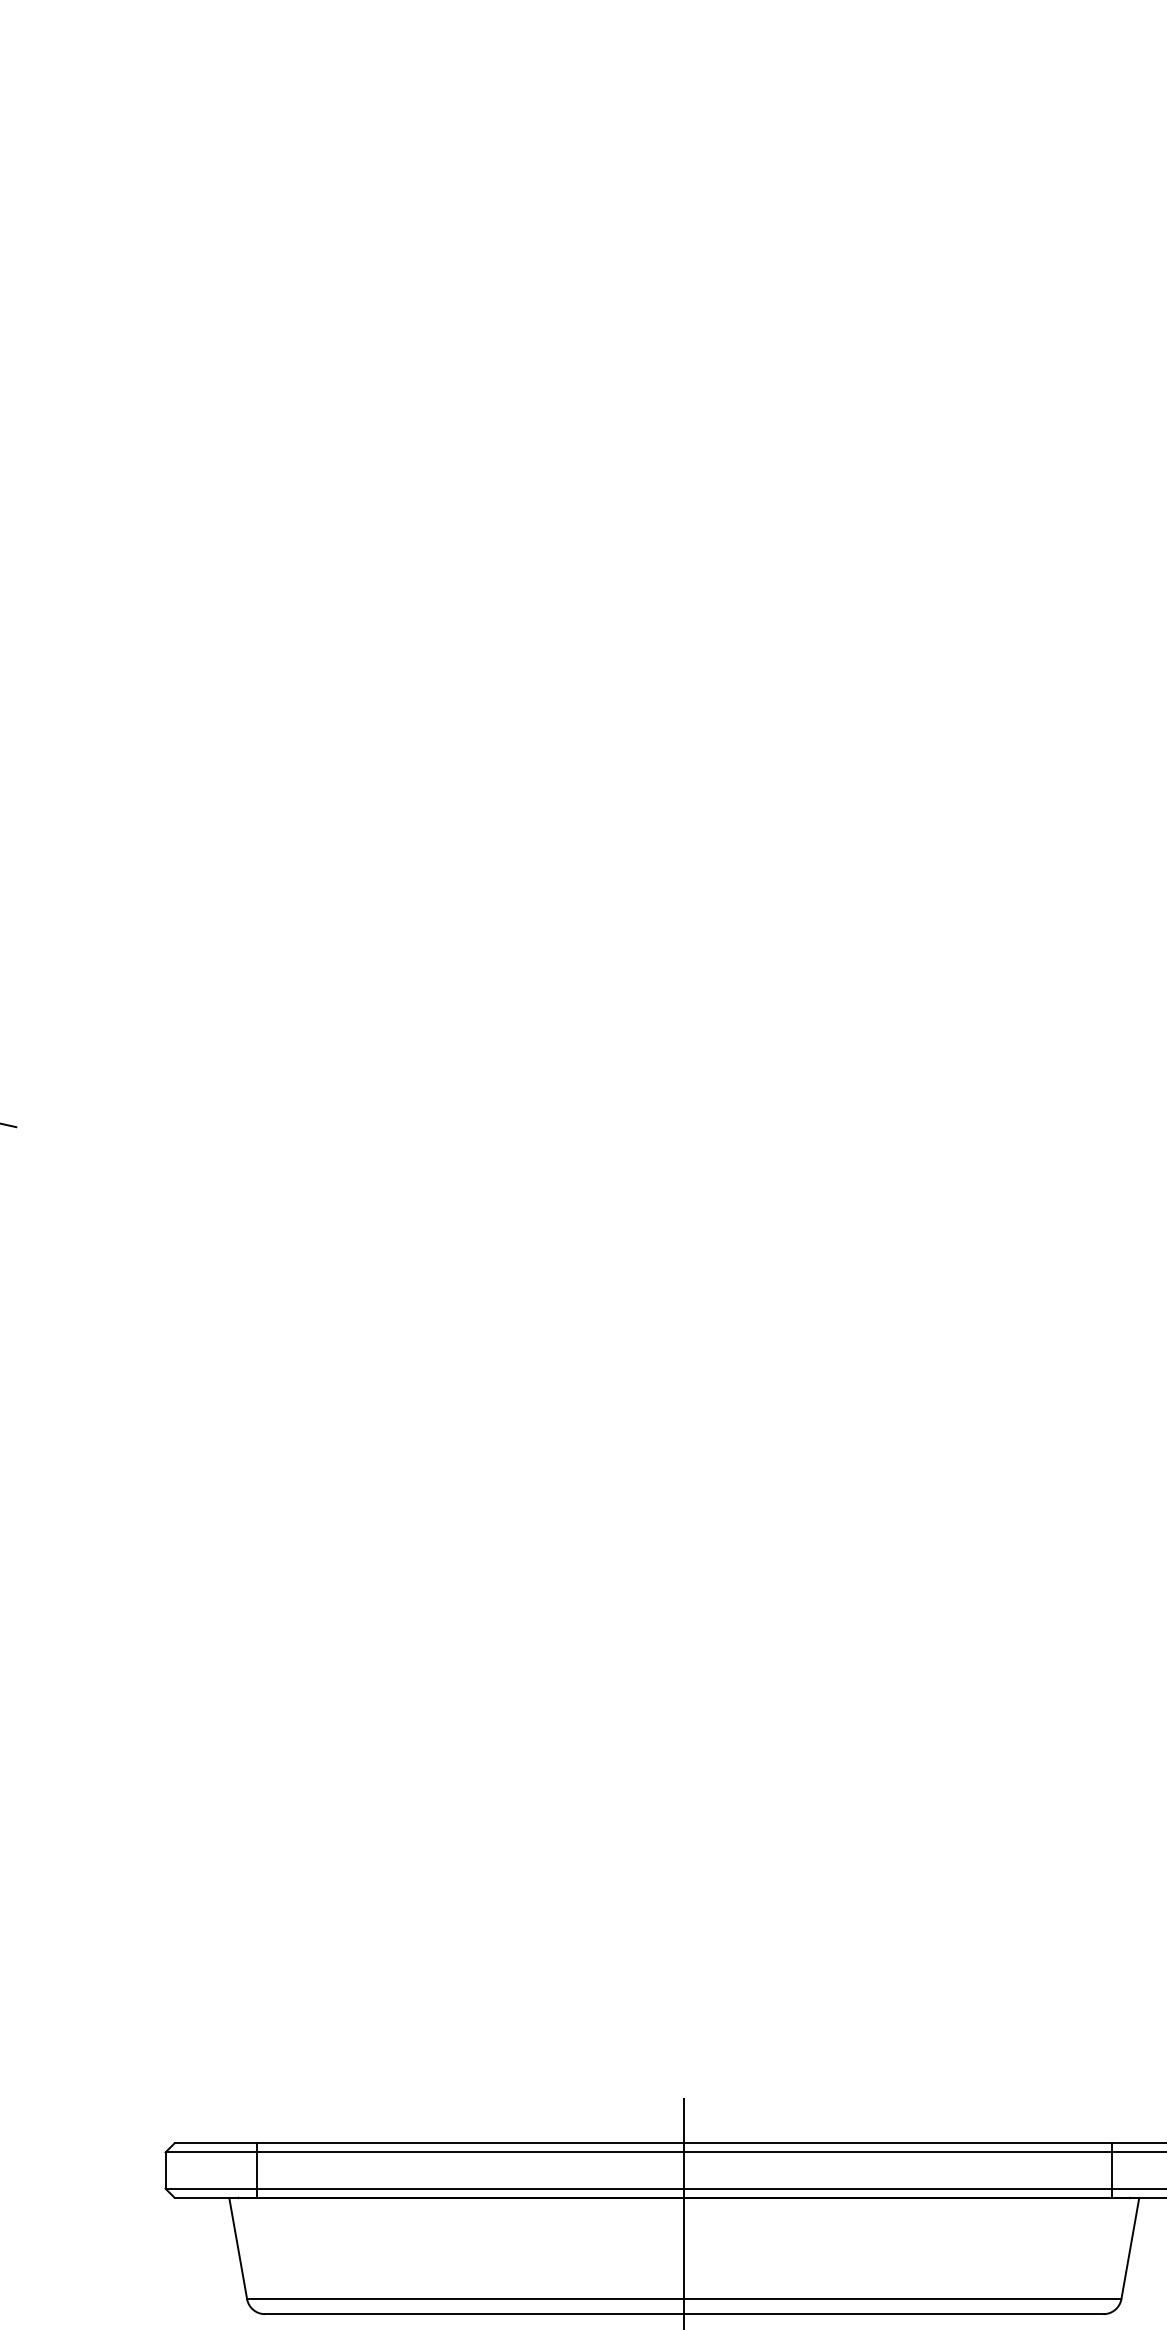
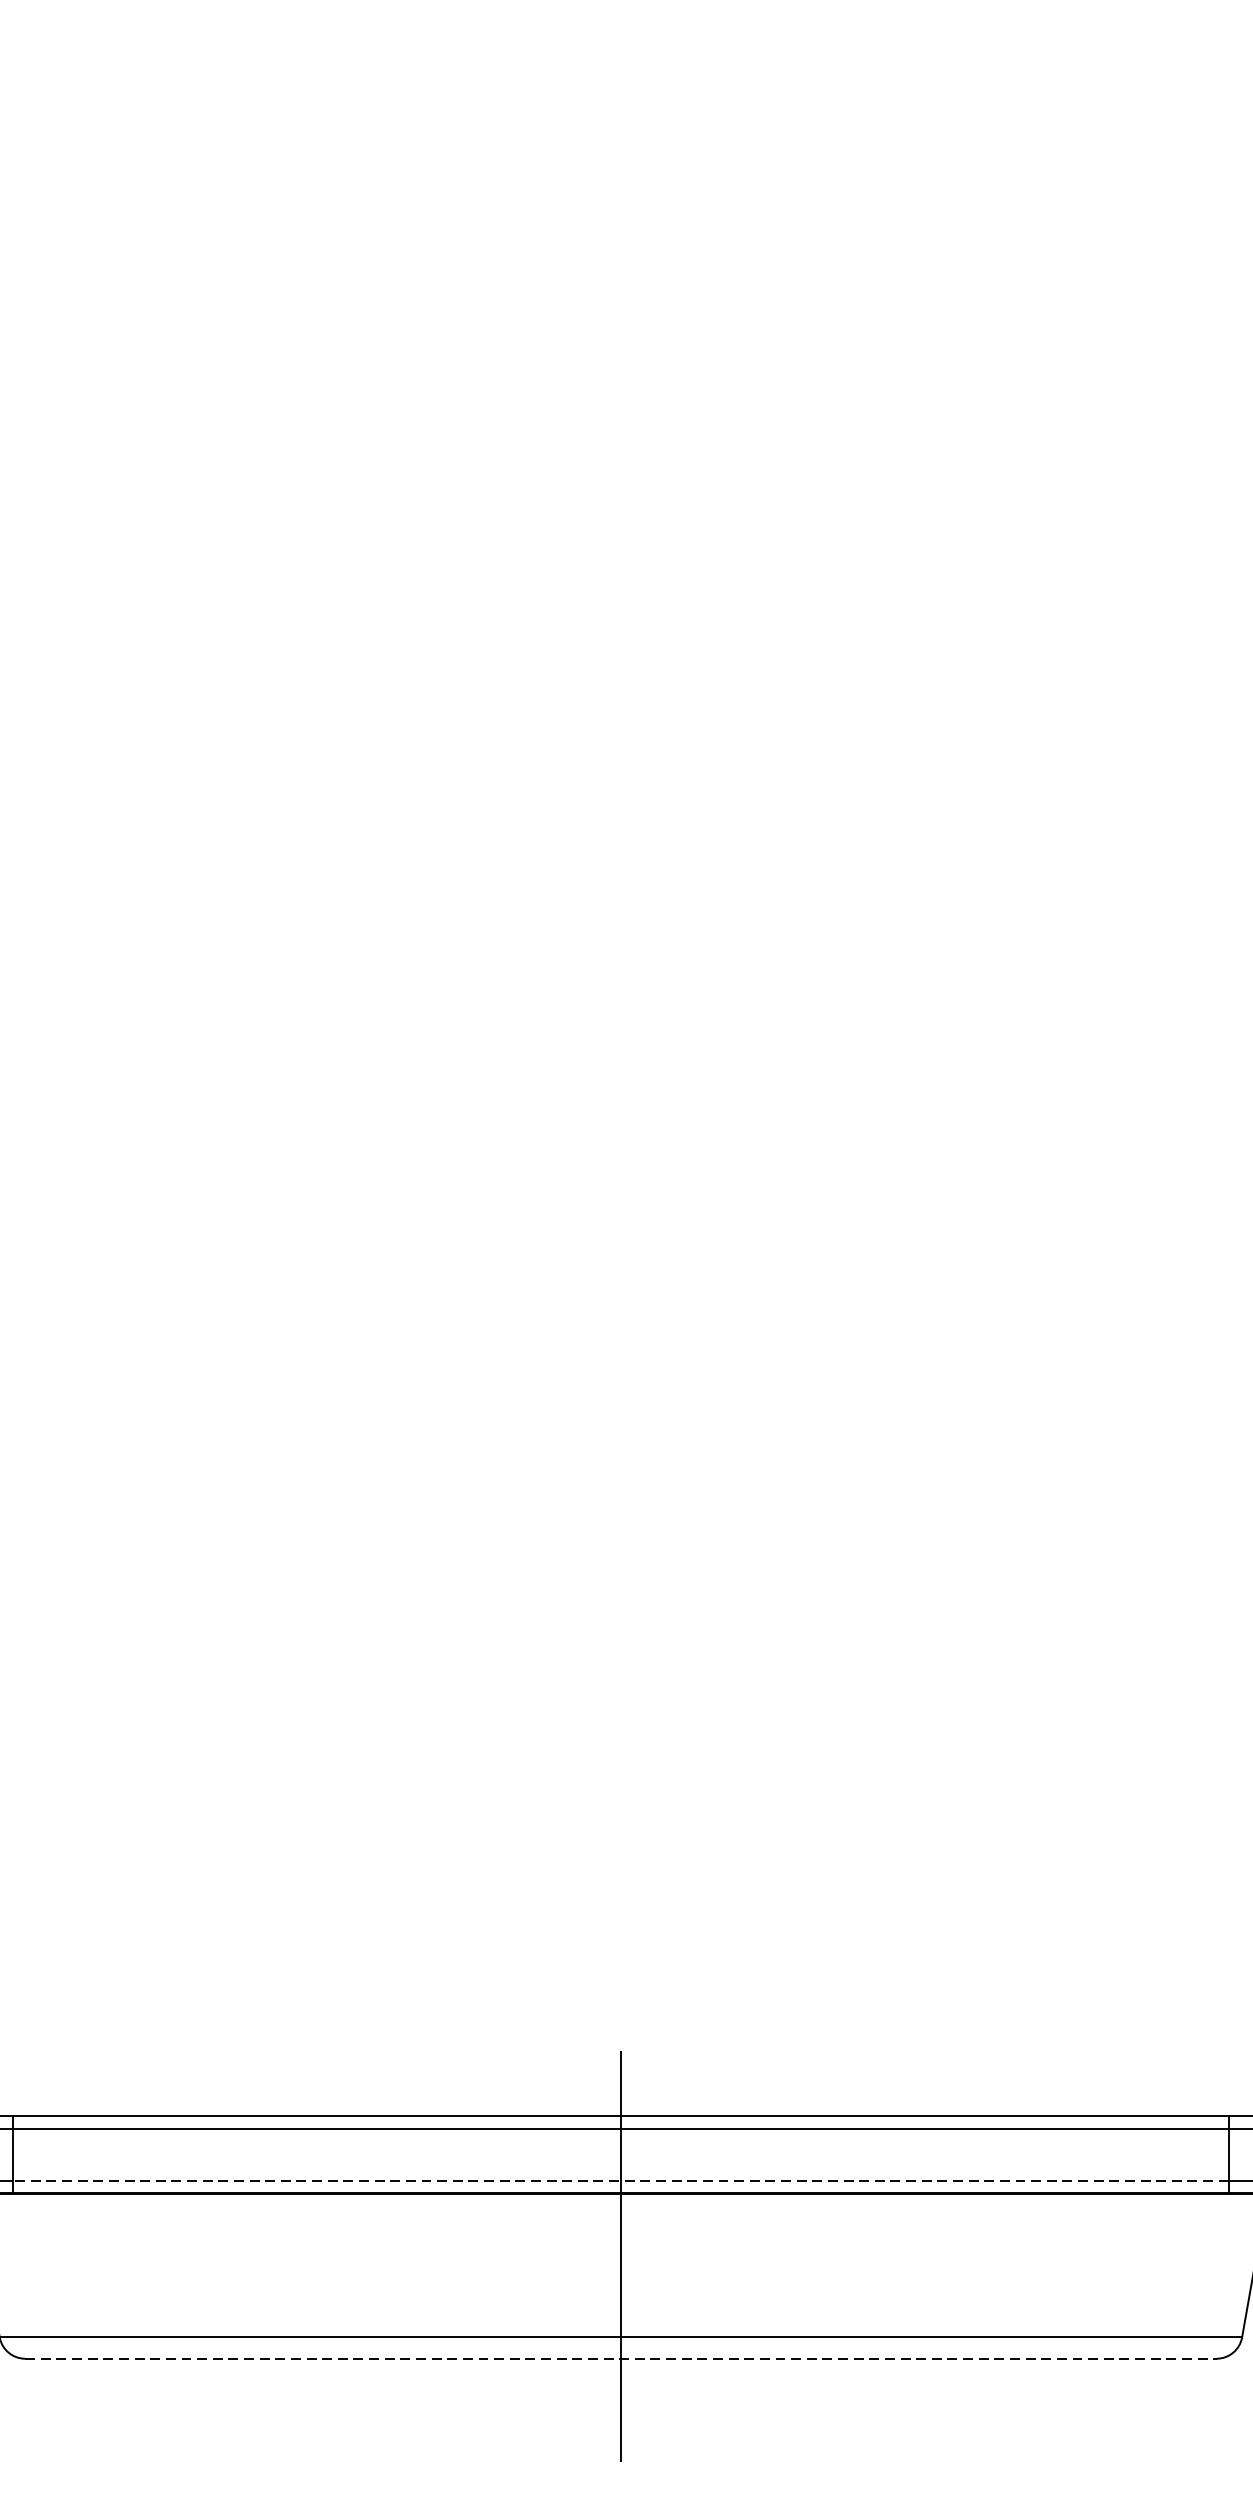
line: (684, 2188) -> (621, 2180), solid -> dashed
line: (684, 2314) -> (621, 2359), solid -> dashed

